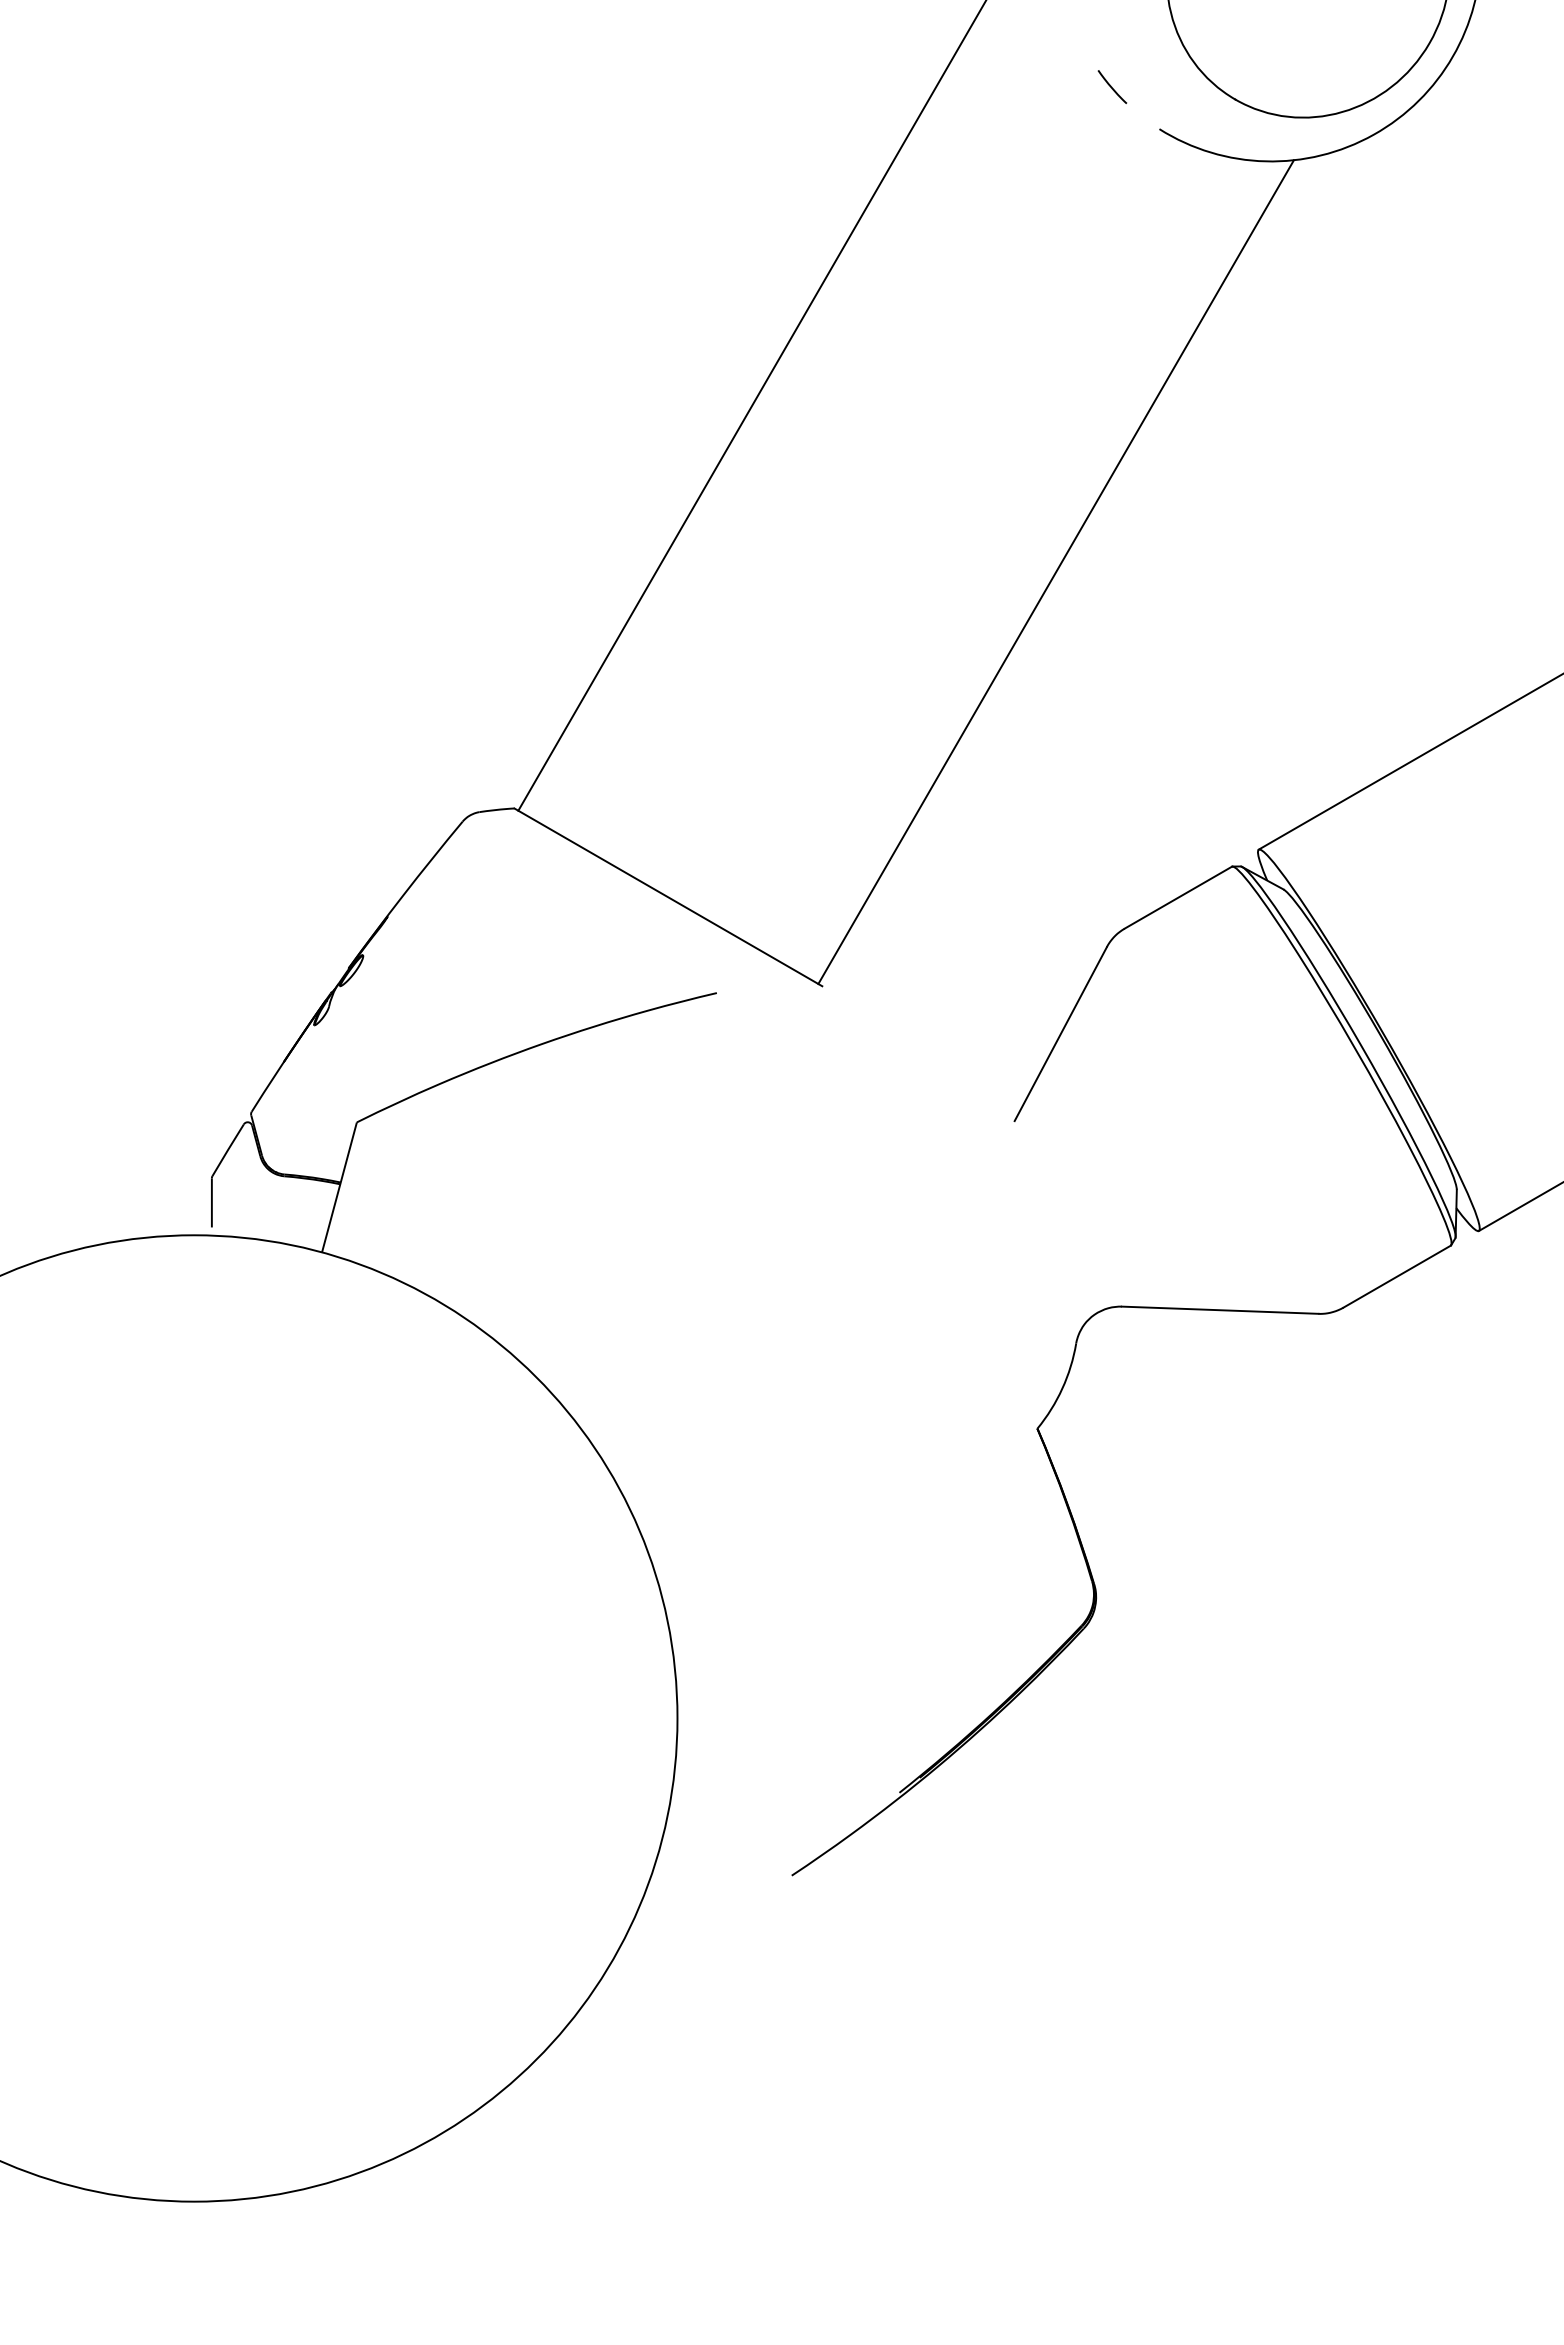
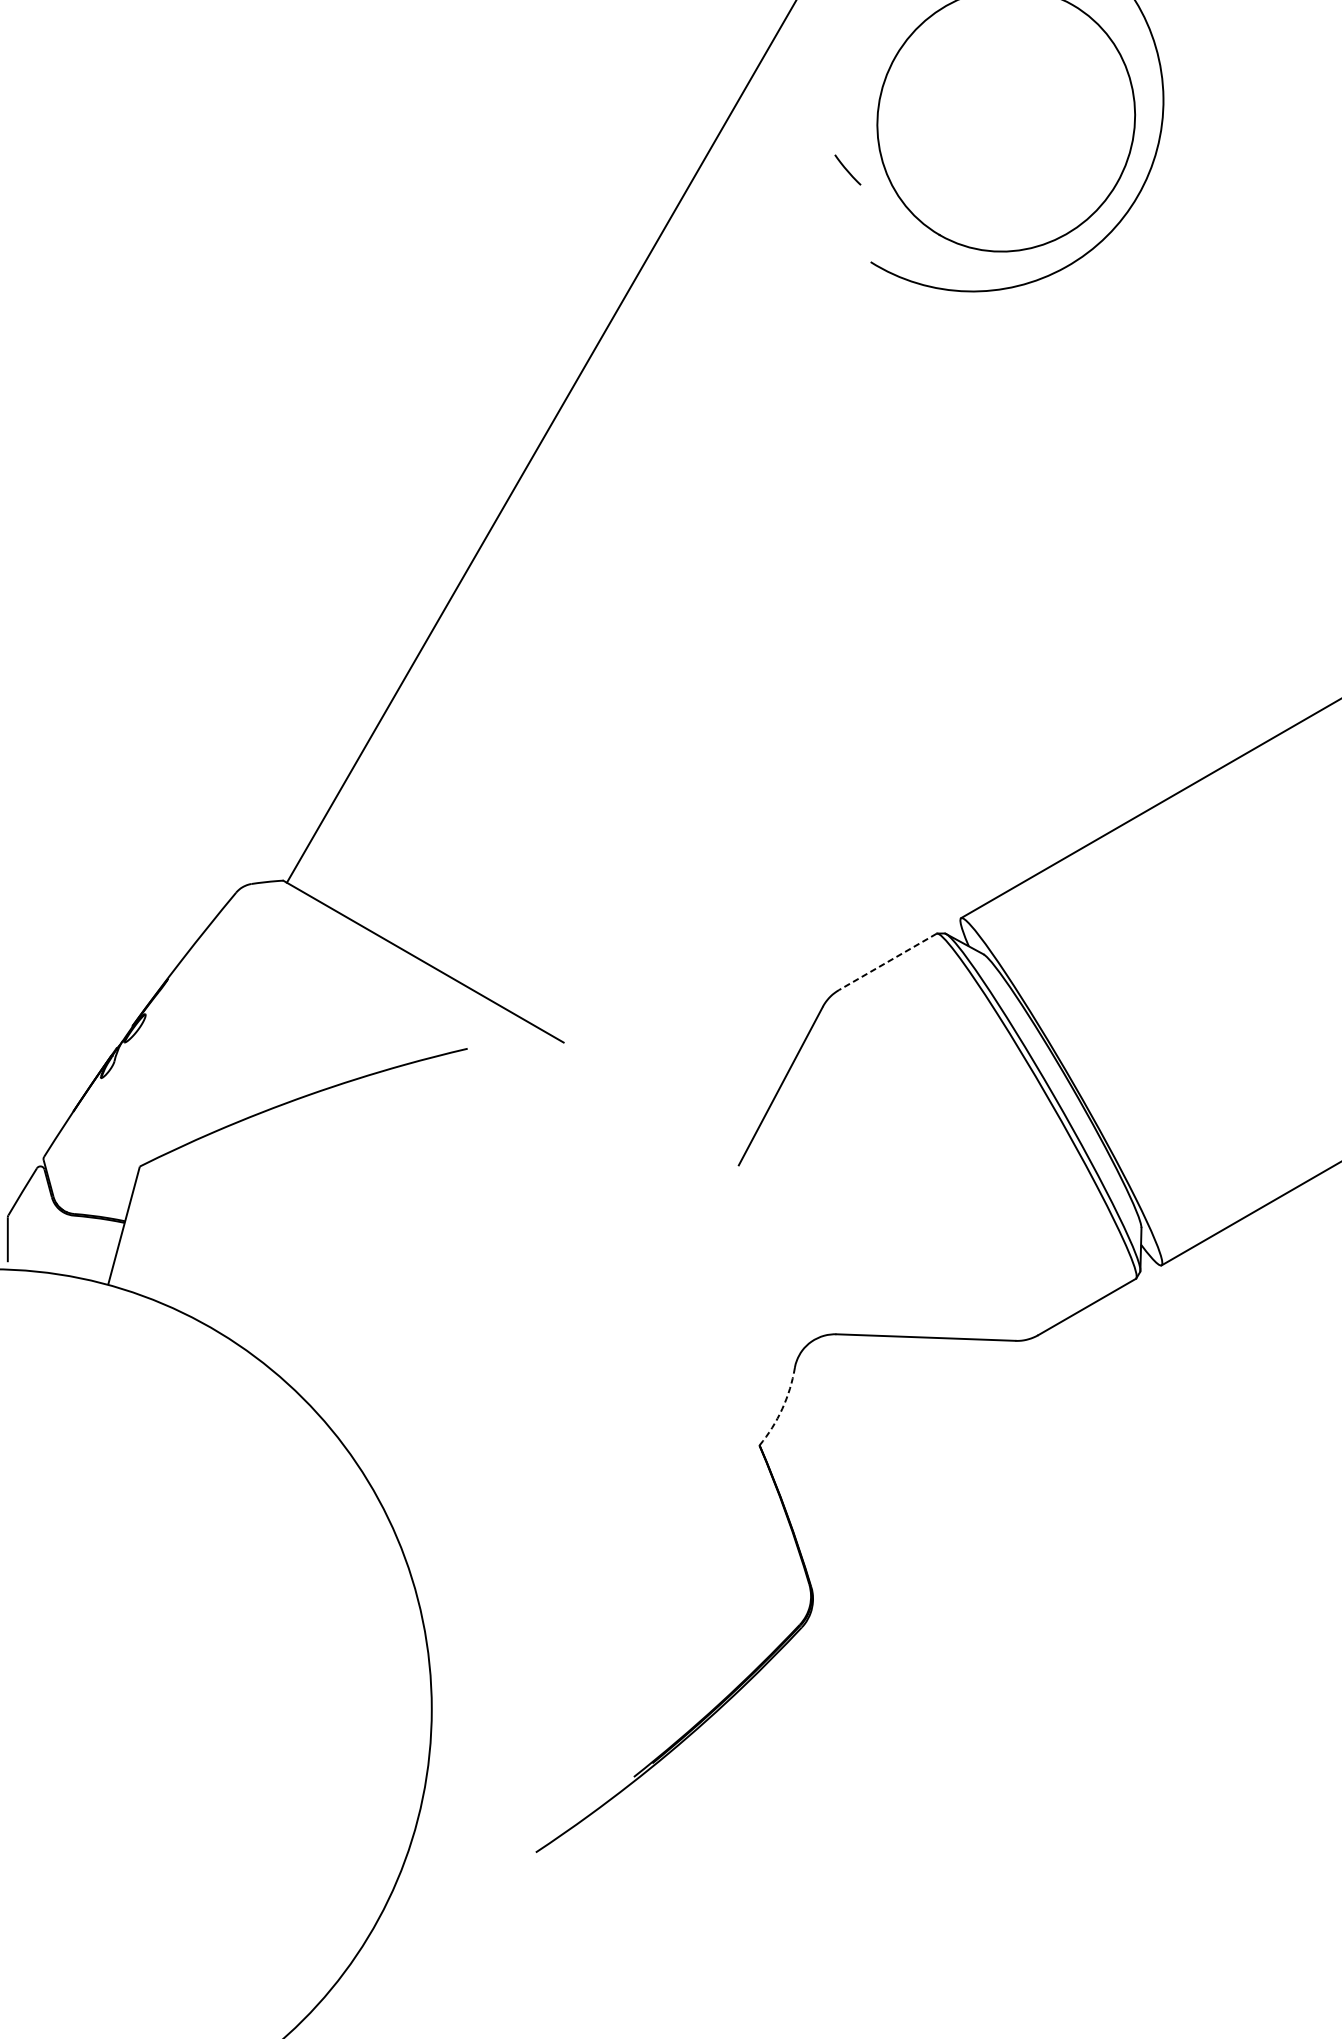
curve: (1111, 86) -> (847, 169), moved
line: (1055, 571) -> (776, 664), removed
line: (1178, 897) -> (888, 961), solid -> dashed
arc: (1062, 1388) -> (782, 1408), solid -> dashed

